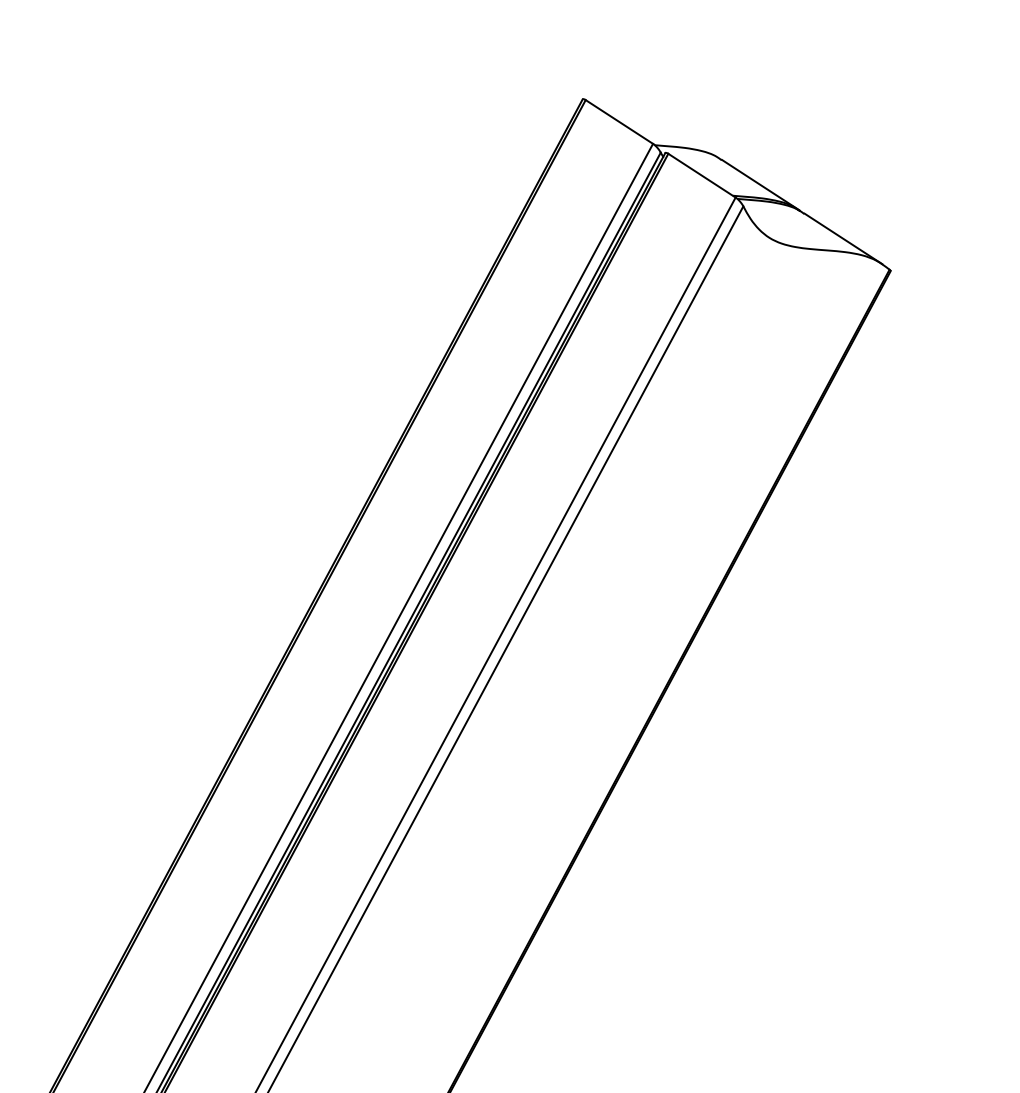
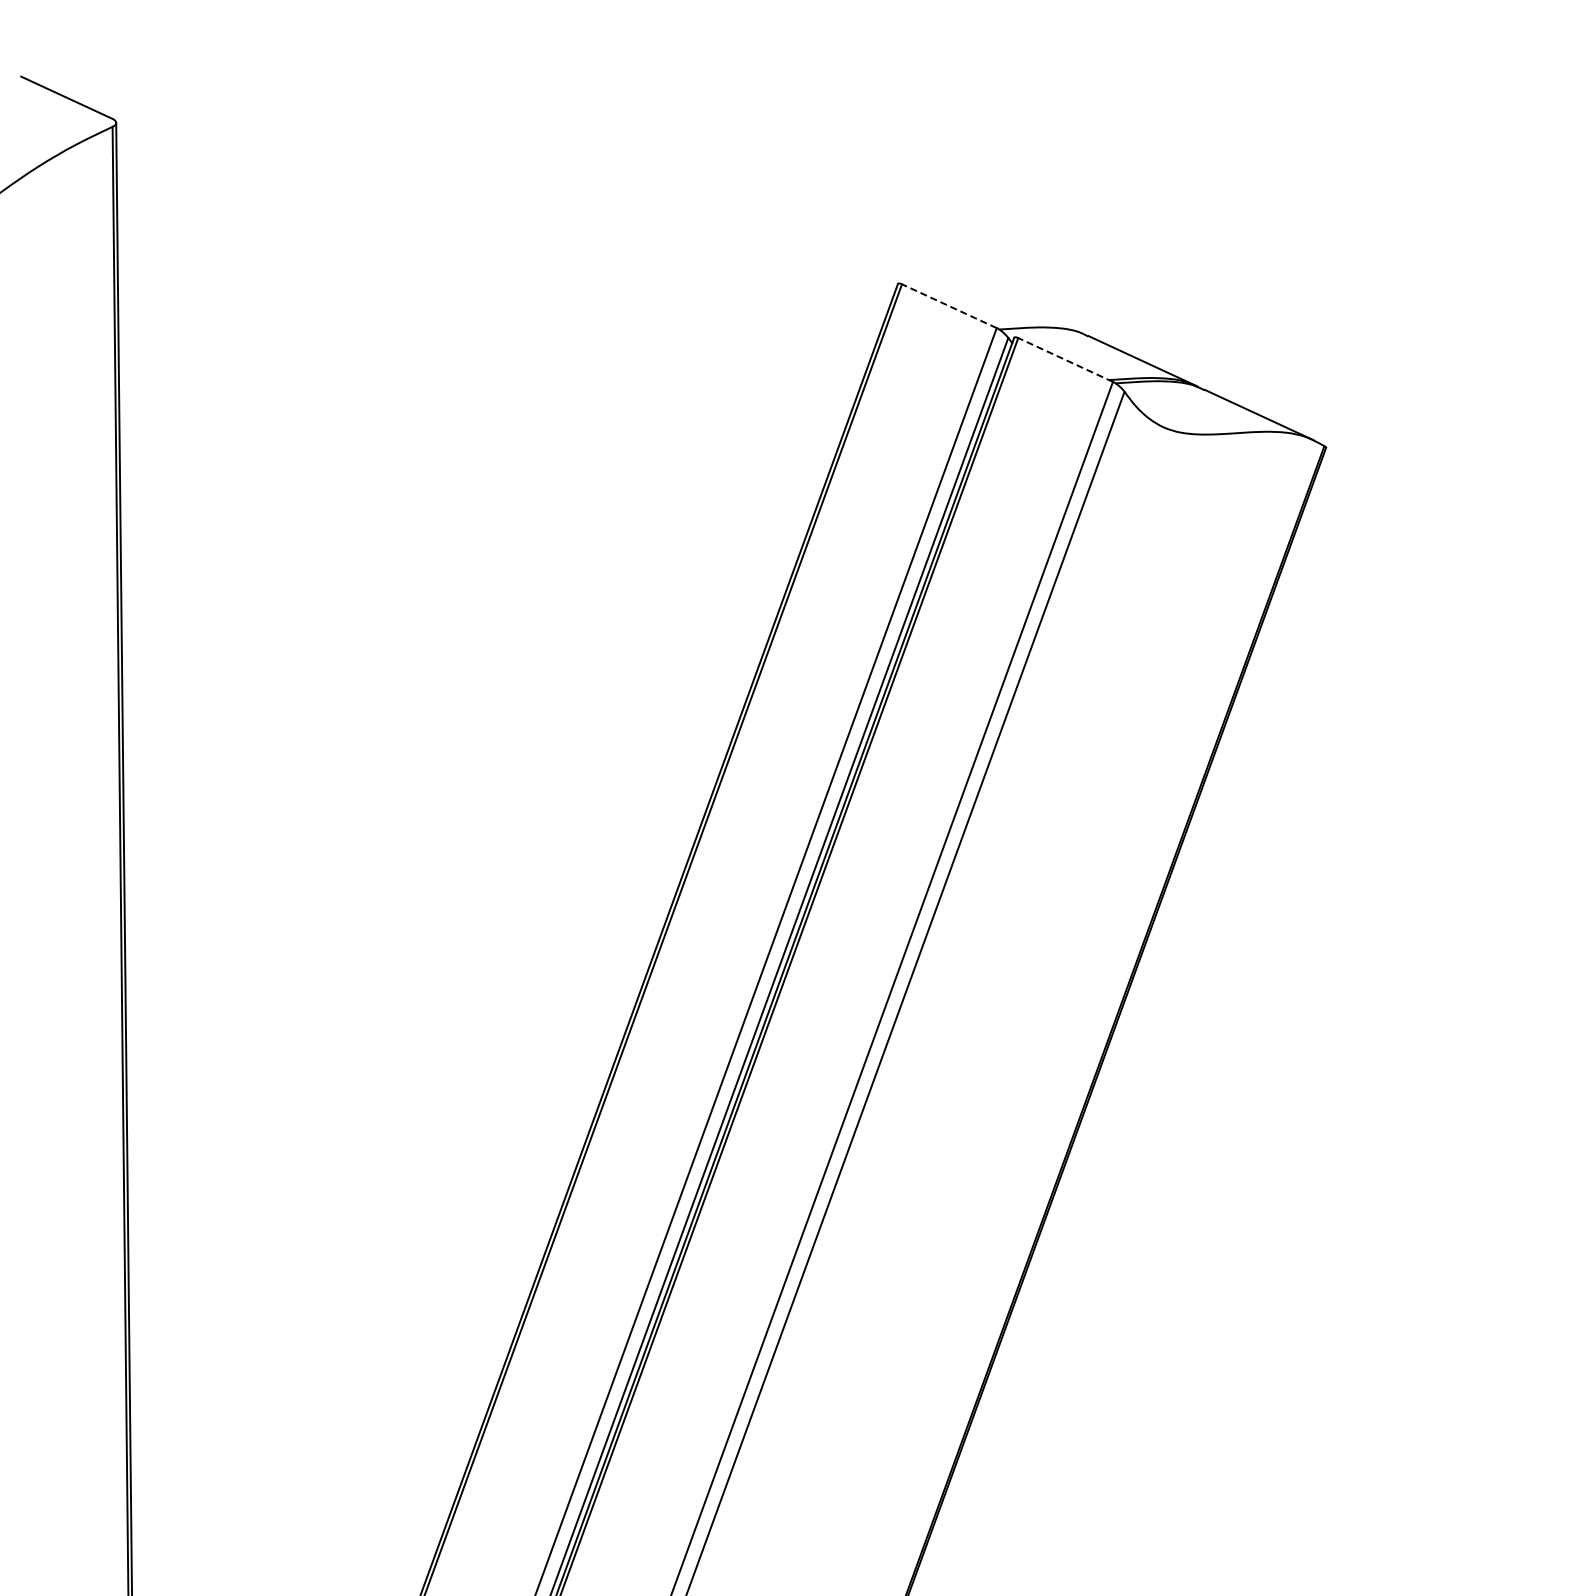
line: (618, 122) -> (948, 306), solid -> dashed
line: (701, 175) -> (1065, 359), solid -> dashed

